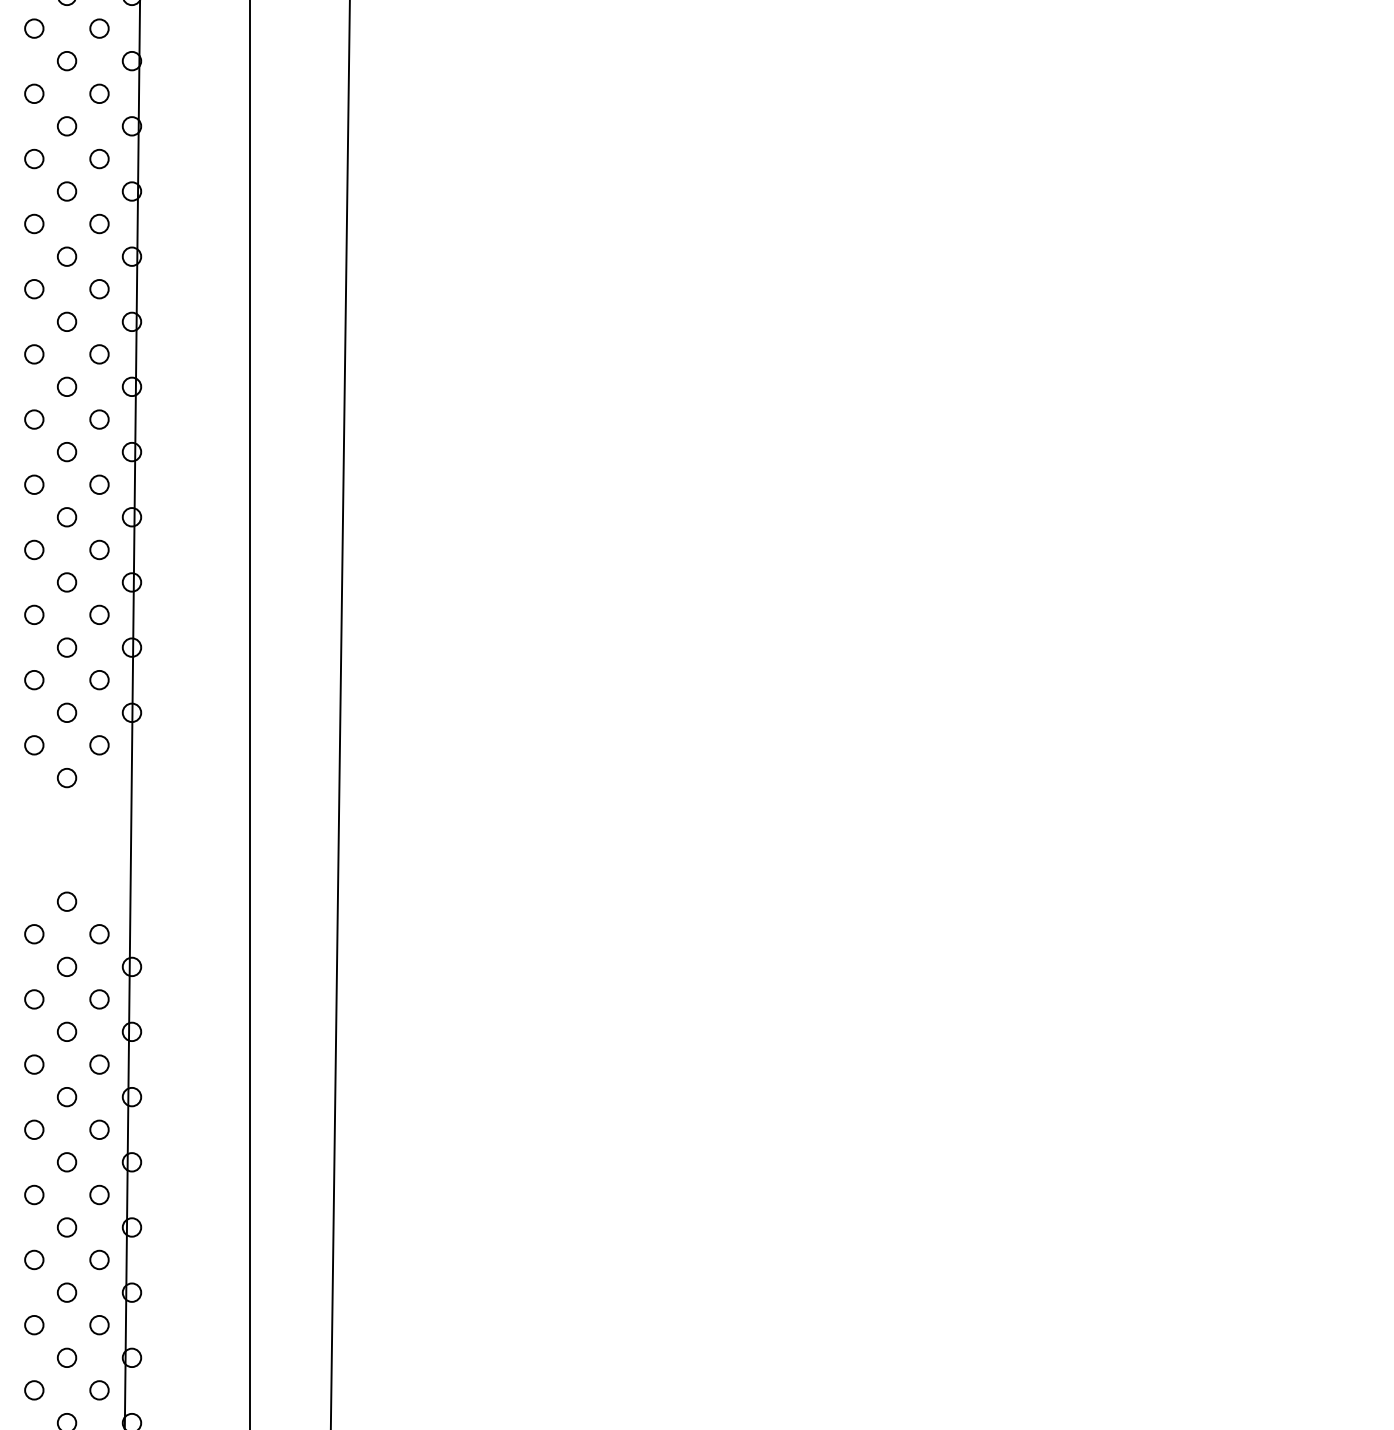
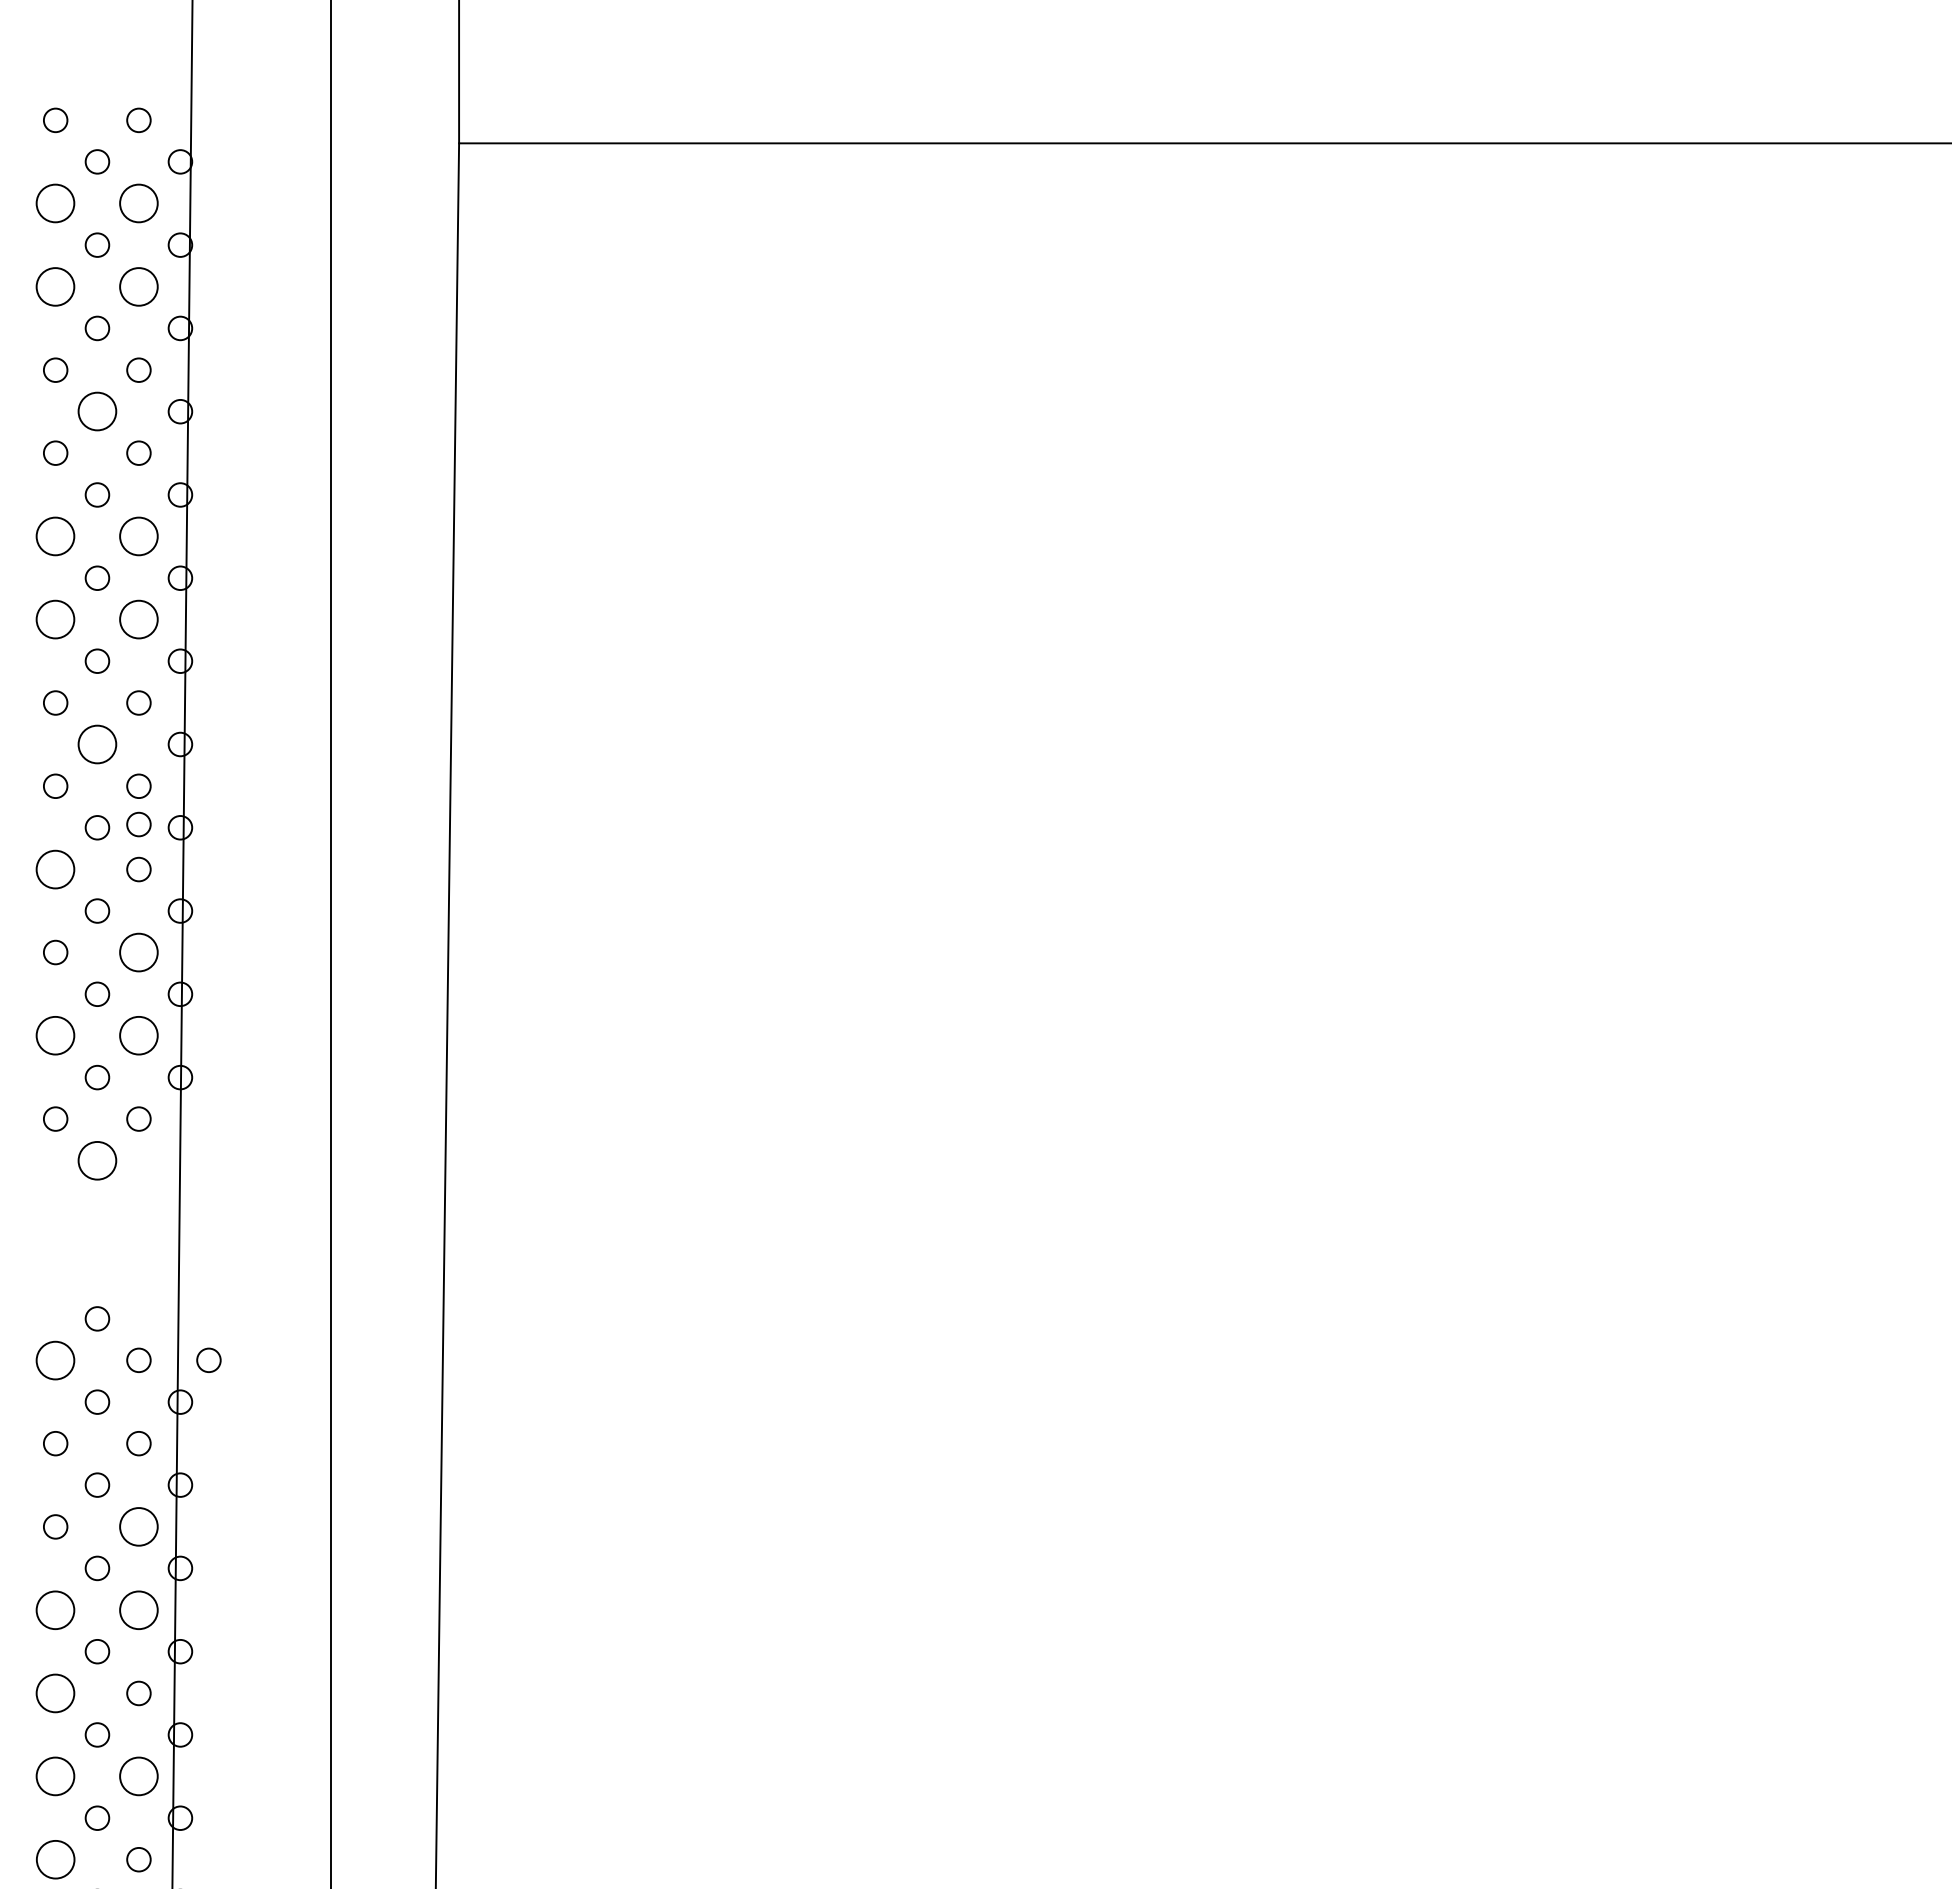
circle: (34, 28) -> (55, 203), size x1.6
circle: (99, 28) -> (138, 203), size x1.6
circle: (34, 93) -> (55, 286), size x1.6
circle: (99, 93) -> (138, 286), size x1.6
circle: (67, 191) -> (97, 411), size x1.6
circle: (34, 289) -> (55, 536), size x1.6
circle: (99, 289) -> (138, 536), size x1.6
circle: (34, 354) -> (55, 619), size x1.6
circle: (99, 354) -> (138, 619), size x1.6
circle: (67, 452) -> (97, 744), size x1.6
circle: (99, 514) -> (138, 824), added
circle: (34, 549) -> (55, 869), size x1.6
circle: (99, 614) -> (138, 952), size x1.6
circle: (34, 679) -> (55, 1035), size x1.6
circle: (99, 679) -> (138, 1035), size x1.6
circle: (67, 777) -> (97, 1160), size x1.6
circle: (34, 933) -> (55, 1359), size x1.6
circle: (153, 933) -> (208, 1359), added
circle: (99, 1064) -> (138, 1526), size x1.6
circle: (34, 1129) -> (55, 1609), size x1.6
circle: (99, 1129) -> (138, 1609), size x1.6
circle: (34, 1195) -> (55, 1693), size x1.6
circle: (34, 1260) -> (55, 1776), size x1.6
circle: (99, 1260) -> (138, 1776), size x1.6
circle: (34, 1324) -> (55, 1859), size x1.6

